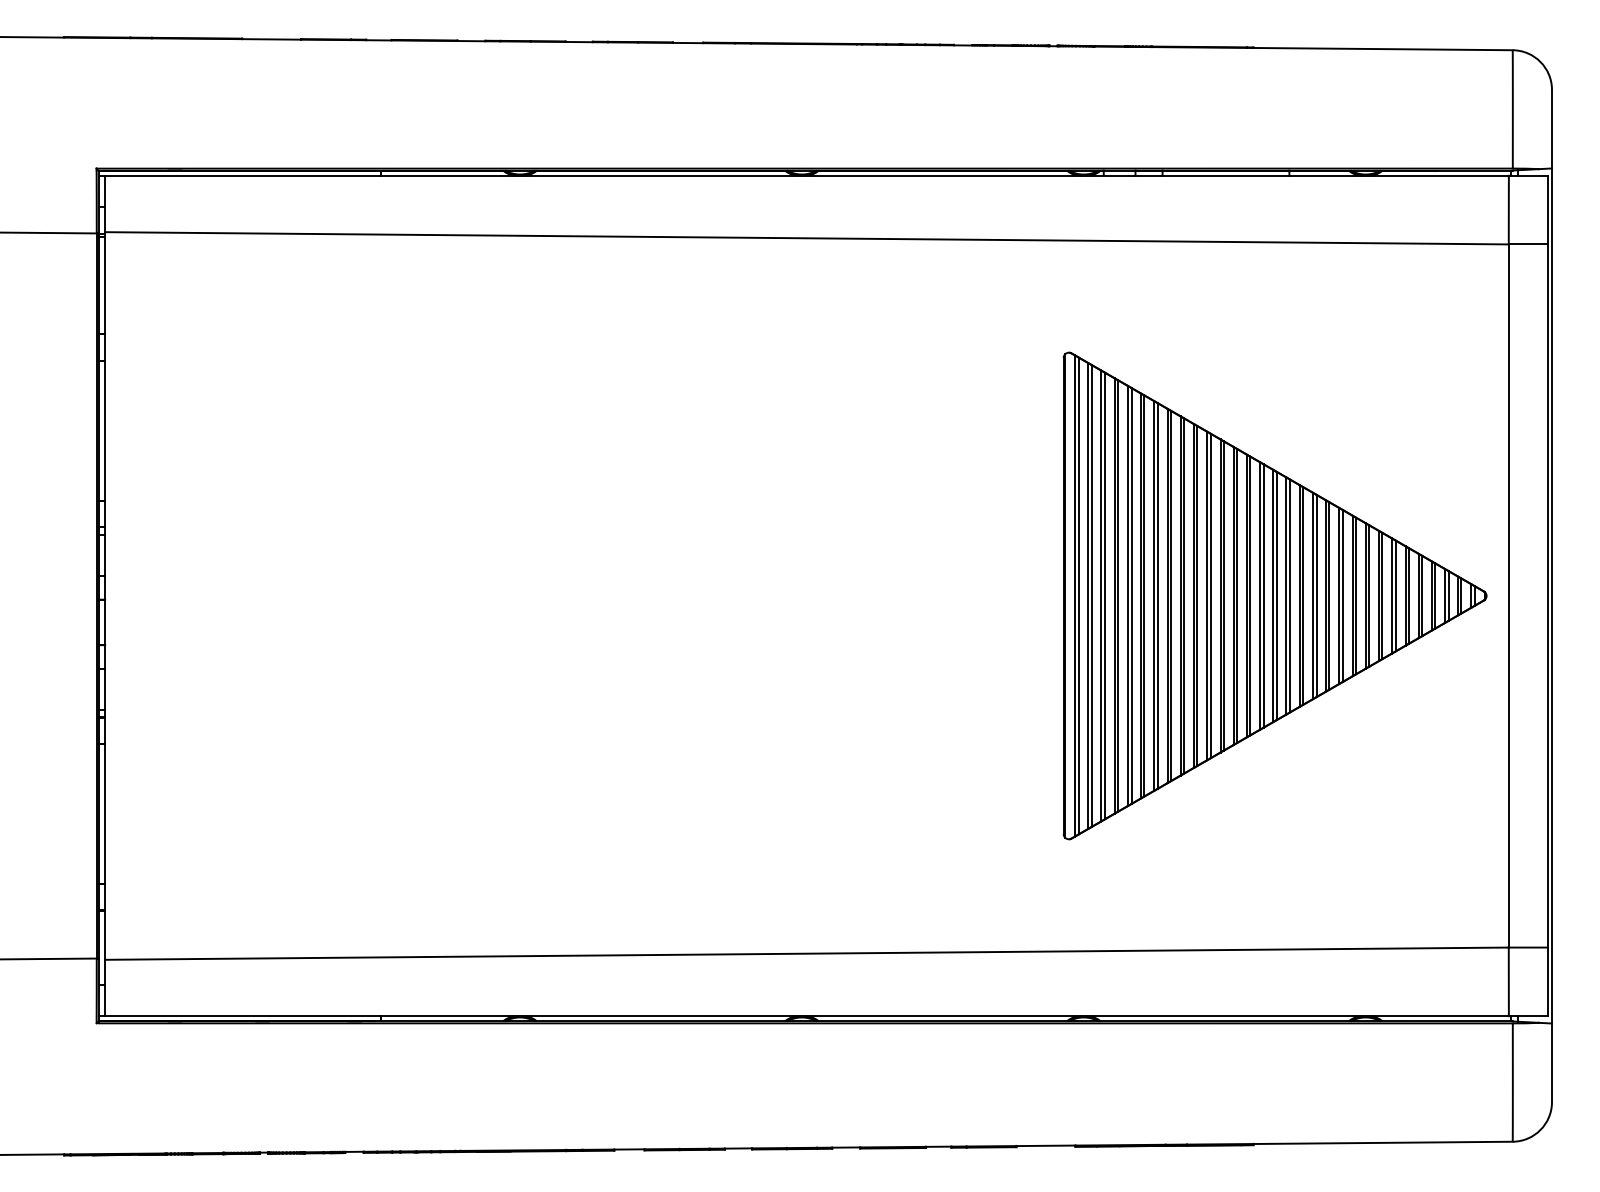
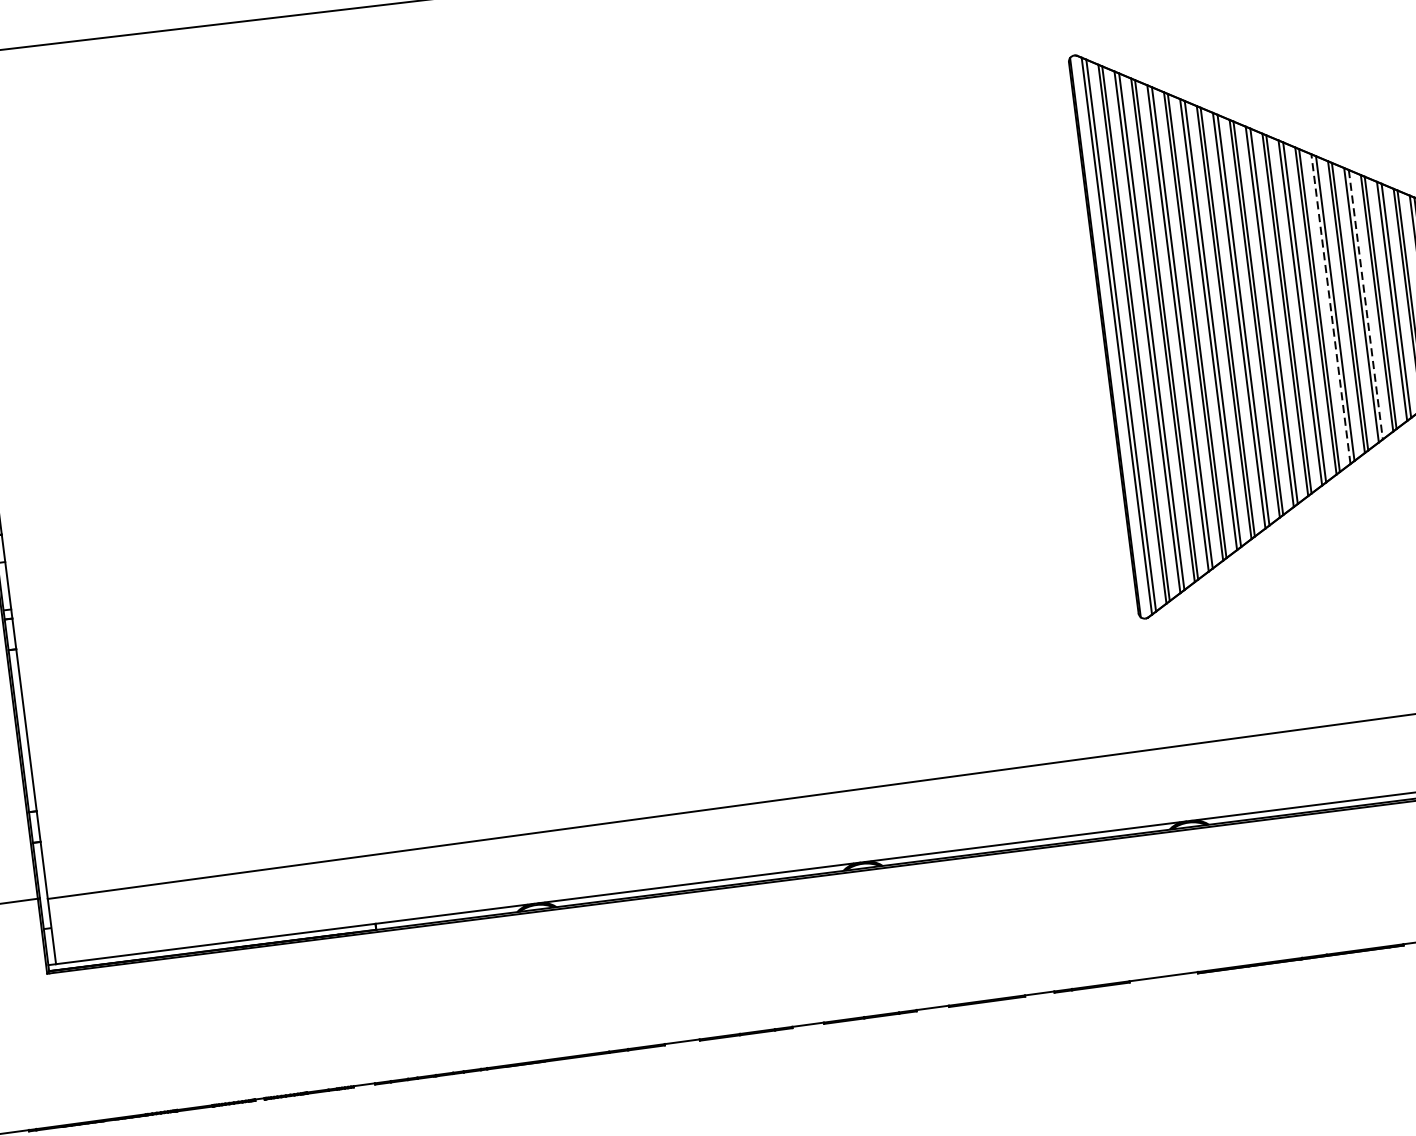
line: (1259, 596) -> (1330, 309), solid -> dashed
line: (1290, 596) -> (1366, 305), solid -> dashed

